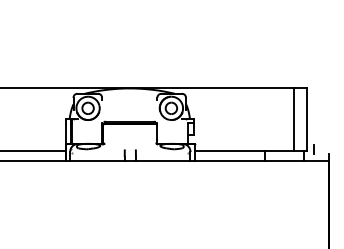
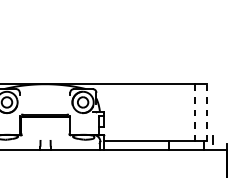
line: (294, 119) -> (195, 112), solid -> dashed
line: (307, 119) -> (207, 112), solid -> dashed

